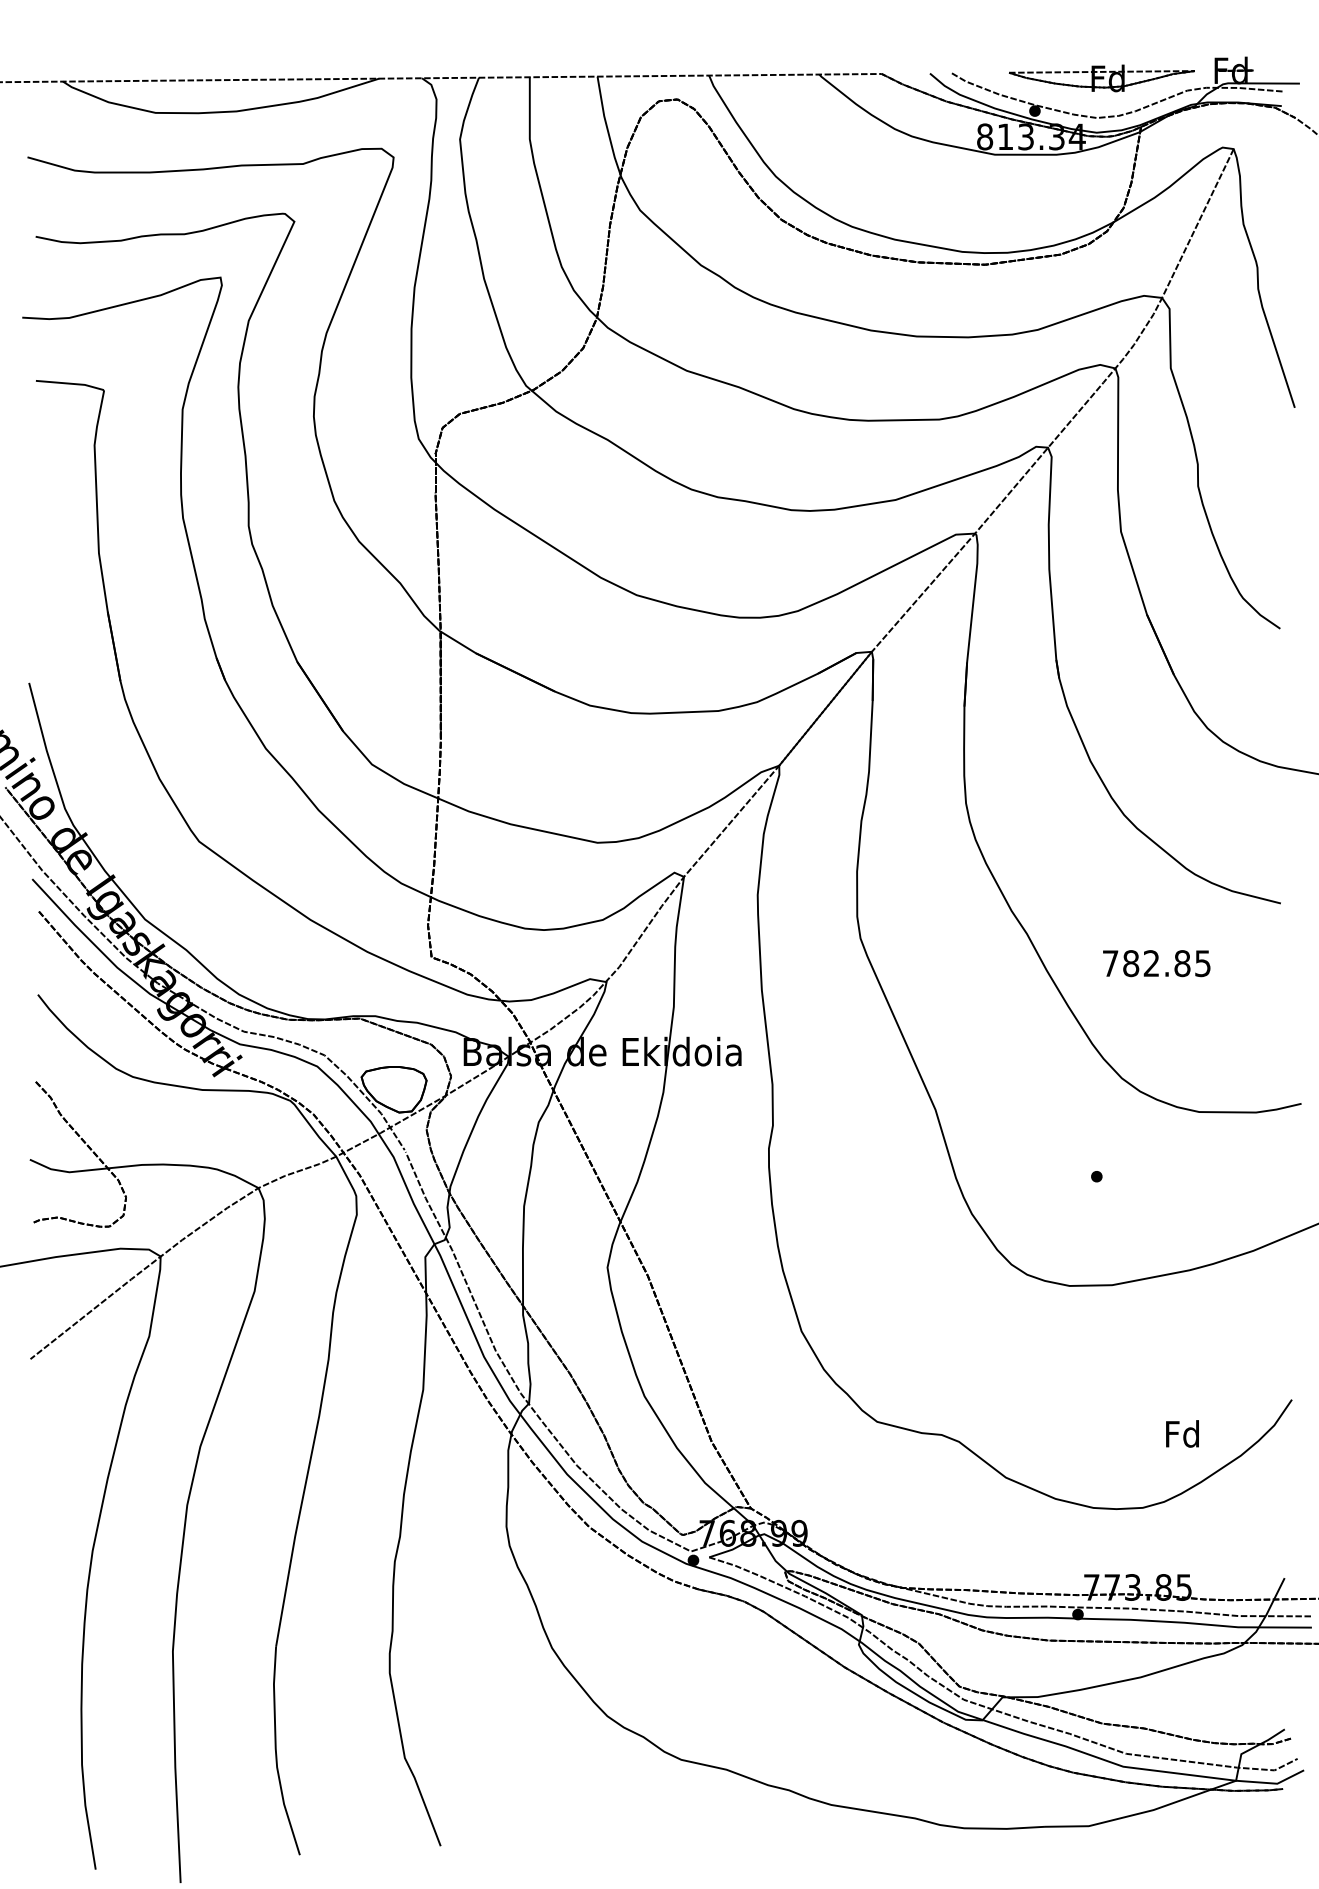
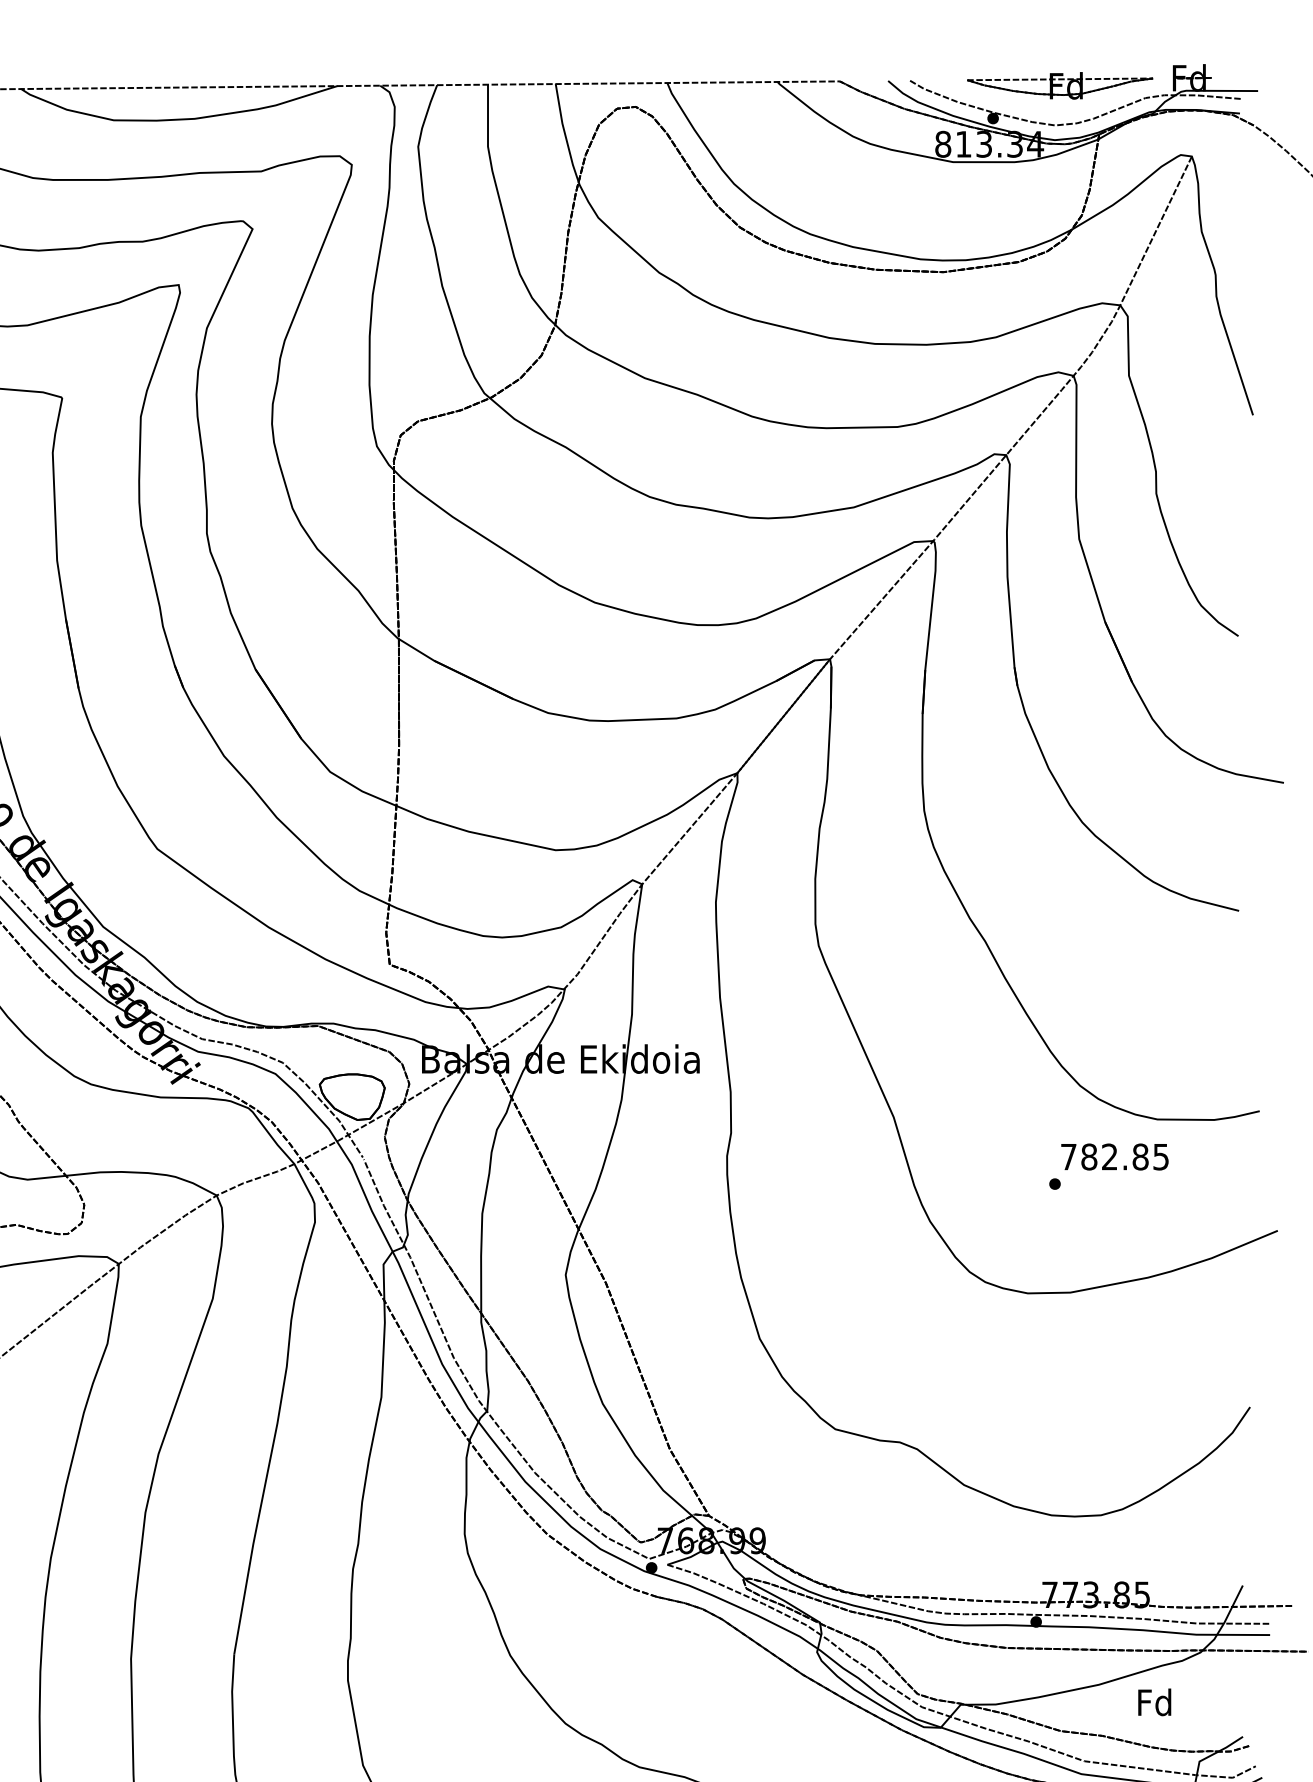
text: (1156, 963) -> (1114, 1156), moved
text: (1182, 1433) -> (1154, 1701), moved

